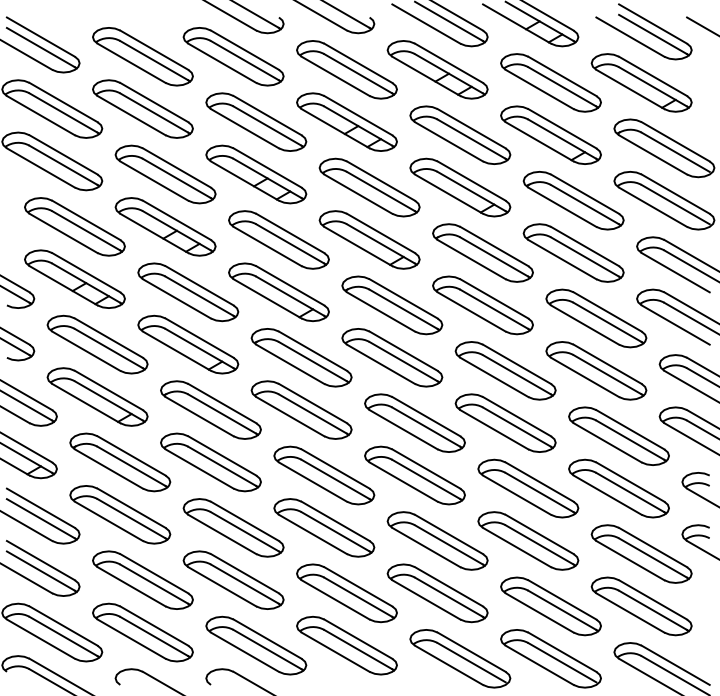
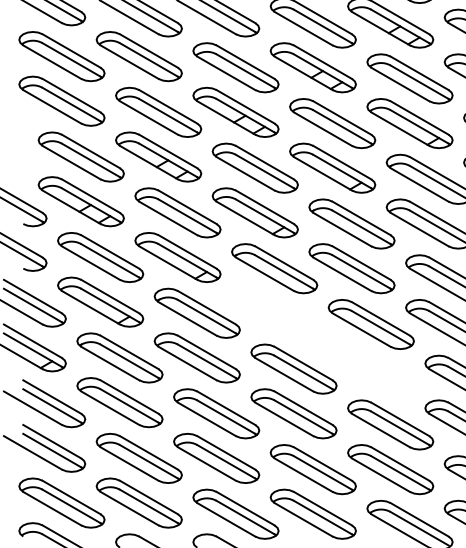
part: (301, 409) -> (274, 312), removed
part: (414, 475) -> (370, 369), removed

